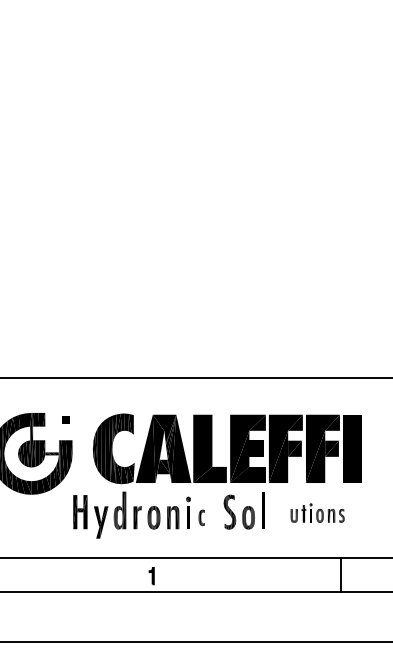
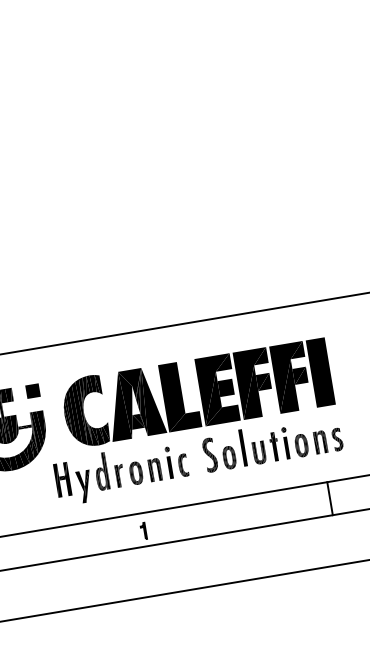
part: (65, 419) -> (32, 390), size x1.67
part: (317, 512) -> (296, 441), size x1.67
part: (201, 517) -> (183, 465), size x1.43

